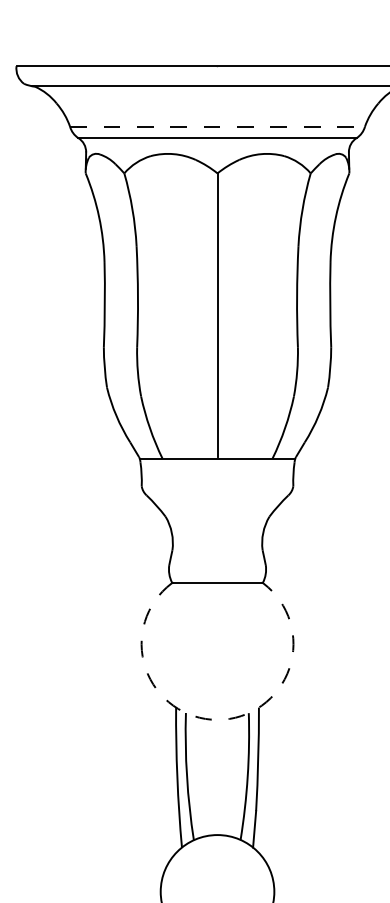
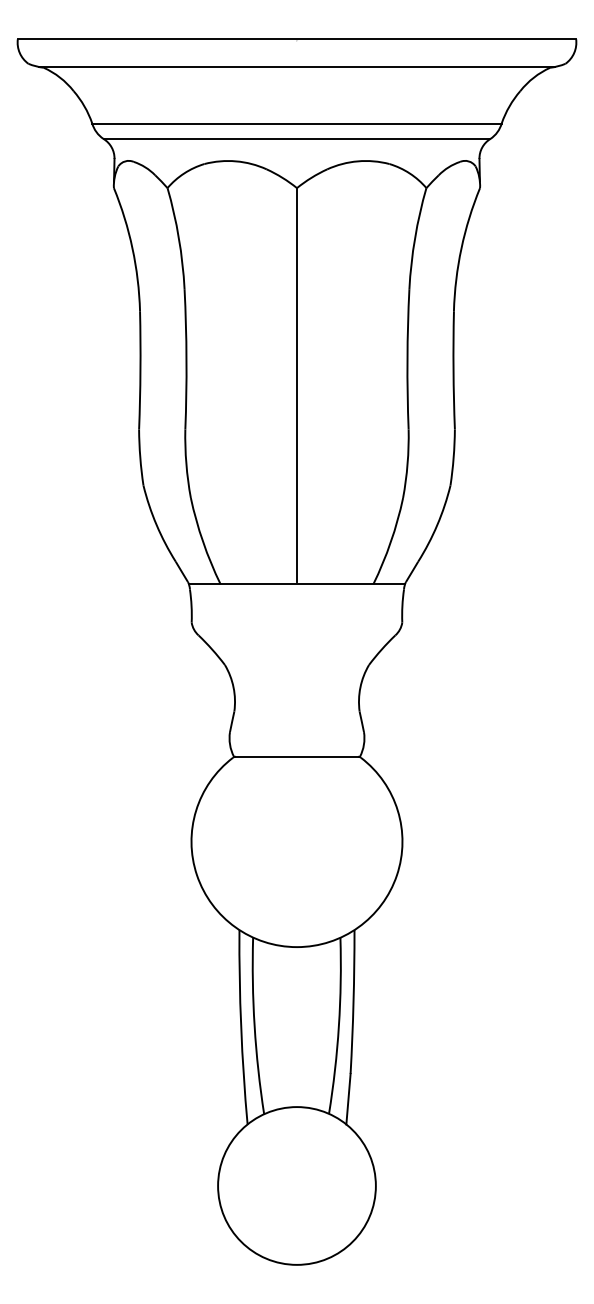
line: (217, 126) -> (297, 123), dashed -> solid
arc: (217, 720) -> (296, 947), dashed -> solid

